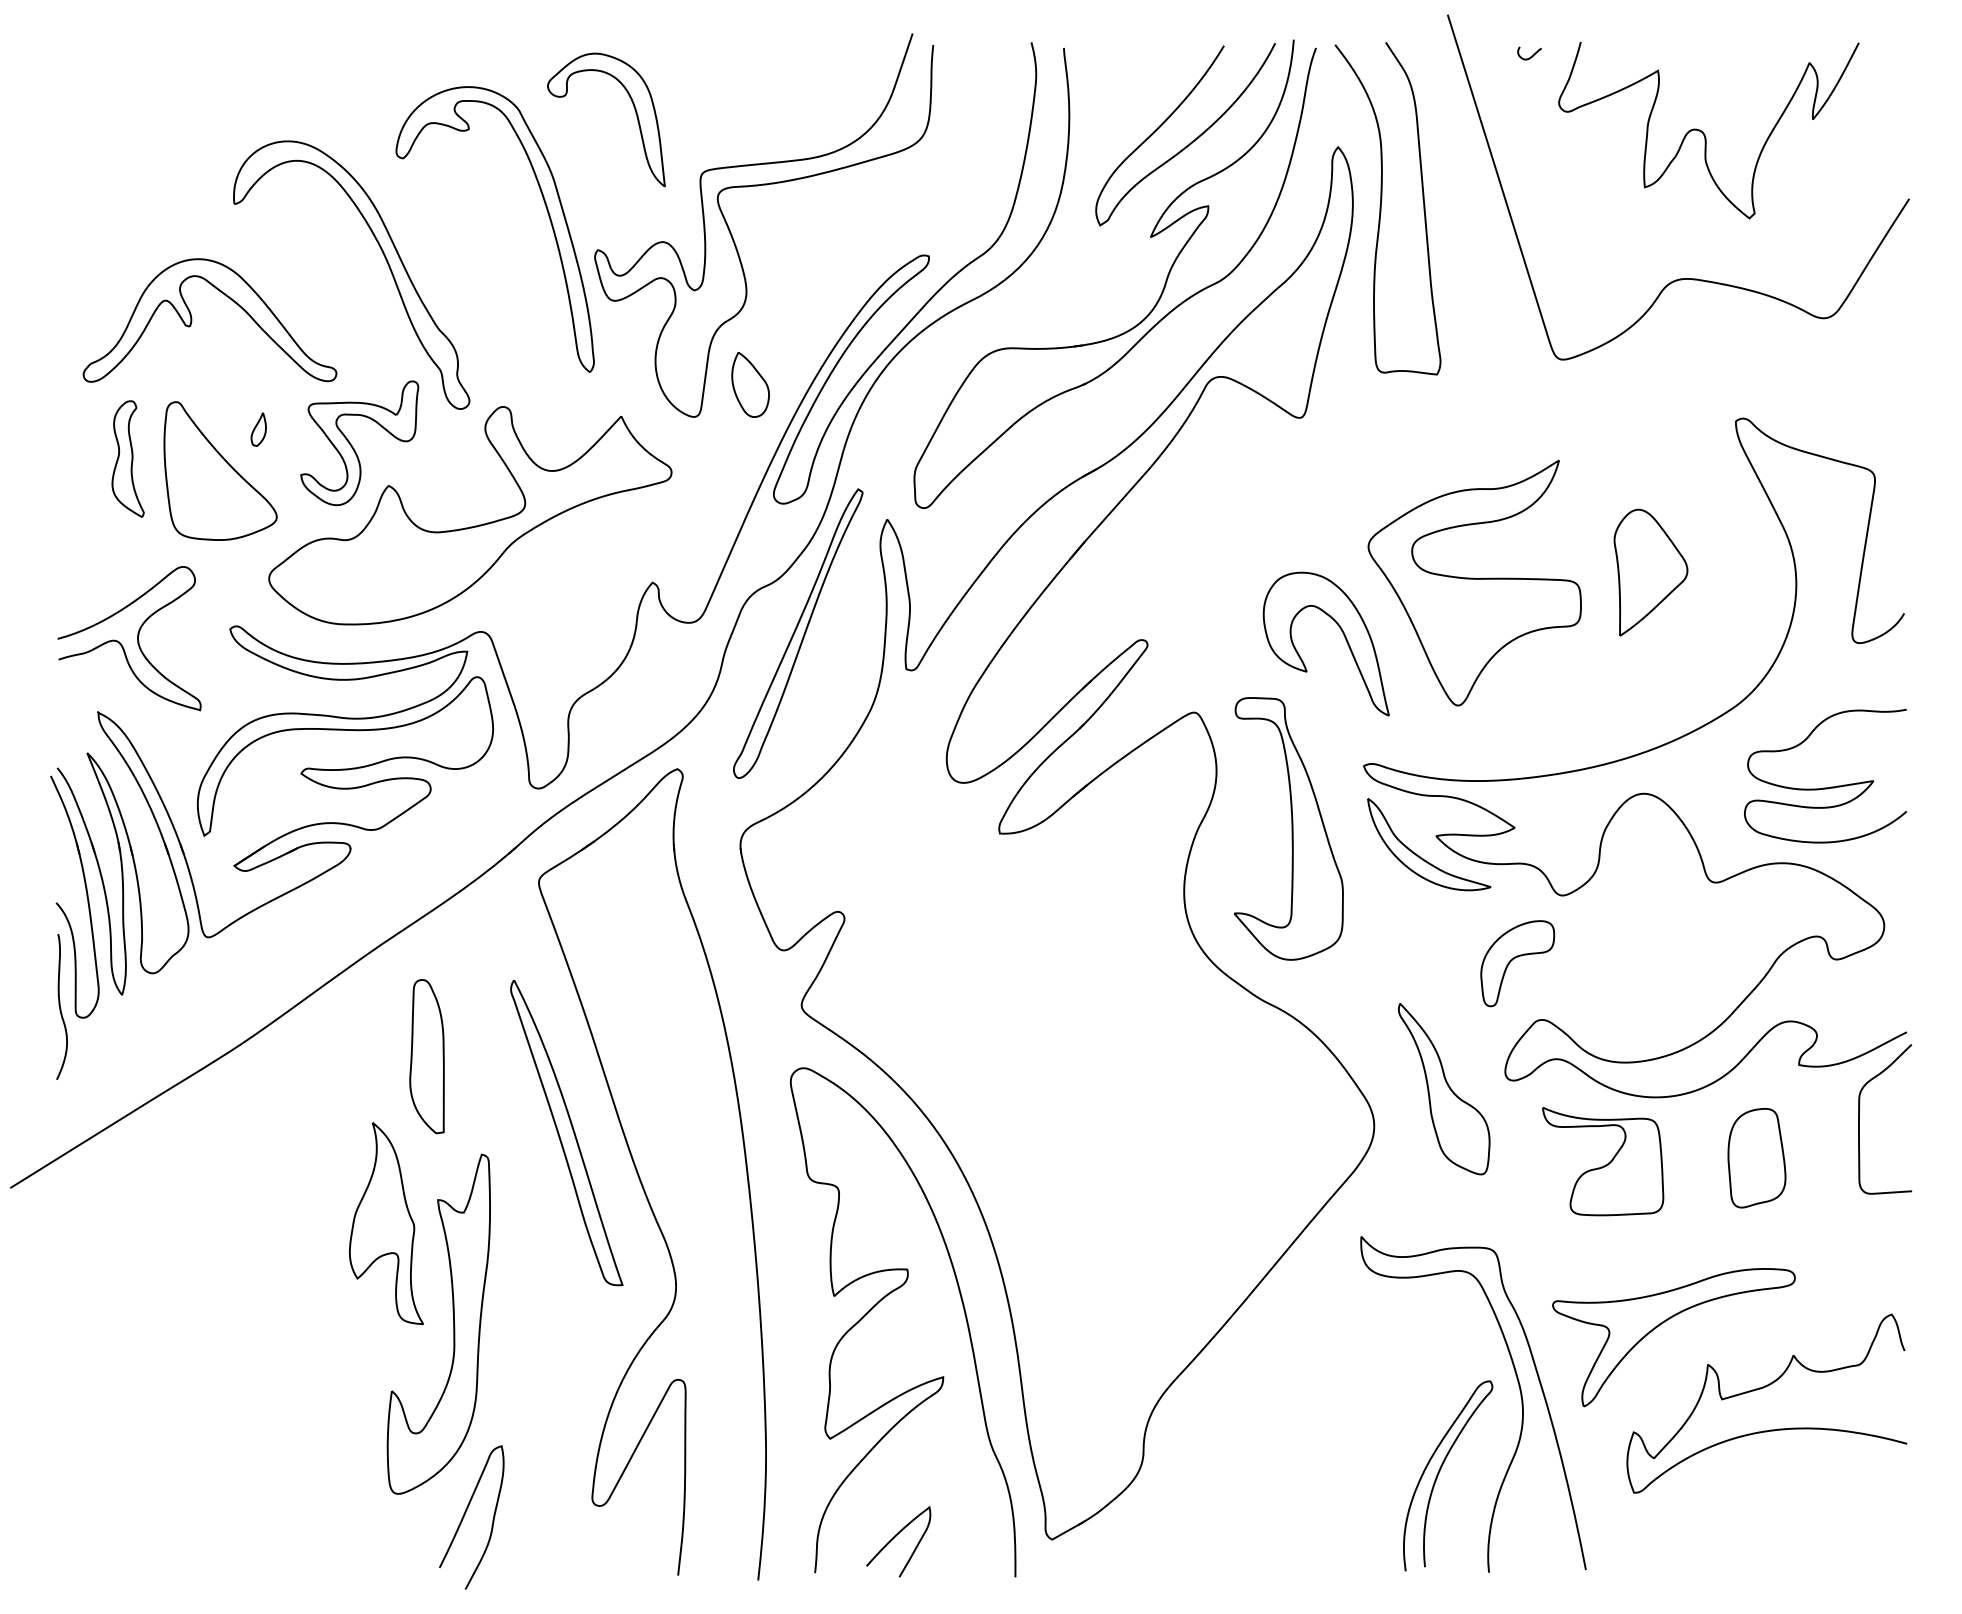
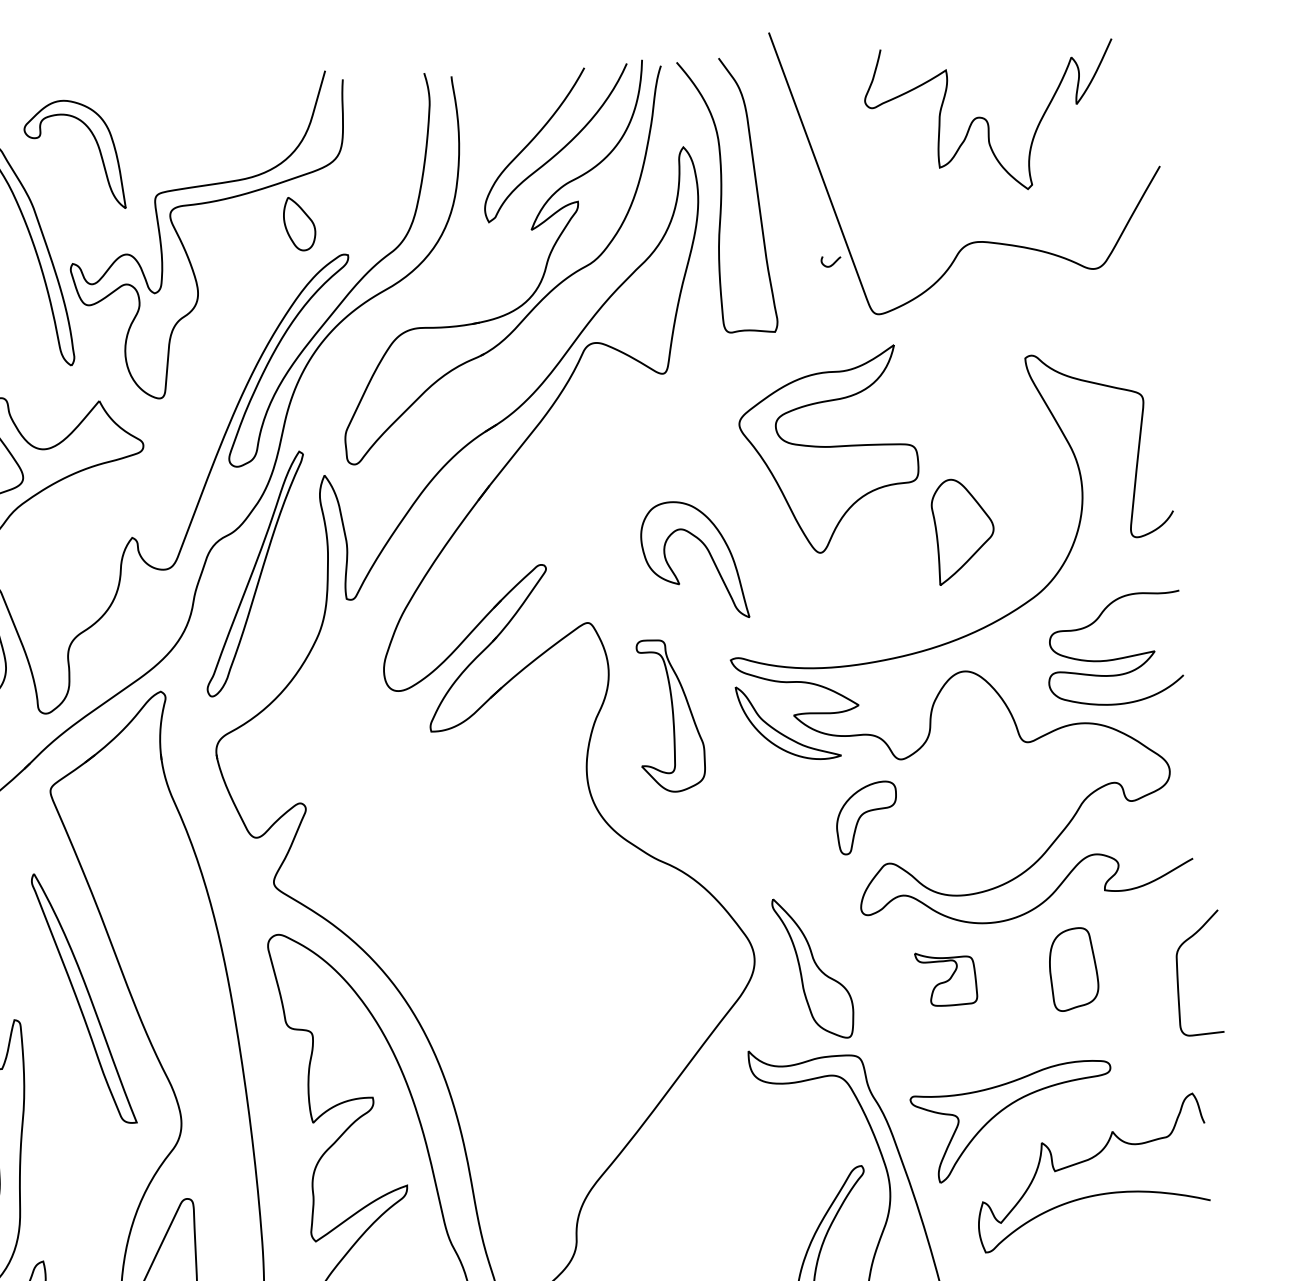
curve: (1531, 55) -> (832, 263), moved
part: (750, 384) -> (299, 223), moved
part: (1650, 572) -> (962, 531), moved
part: (1474, 582) -> (828, 449), moved
part: (1288, 828) -> (670, 715), size x0.7
part: (1444, 1089) -> (813, 968), moved
curve: (1859, 1119) -> (1177, 974), moved
part: (1603, 1161) -> (946, 978), size x0.6

